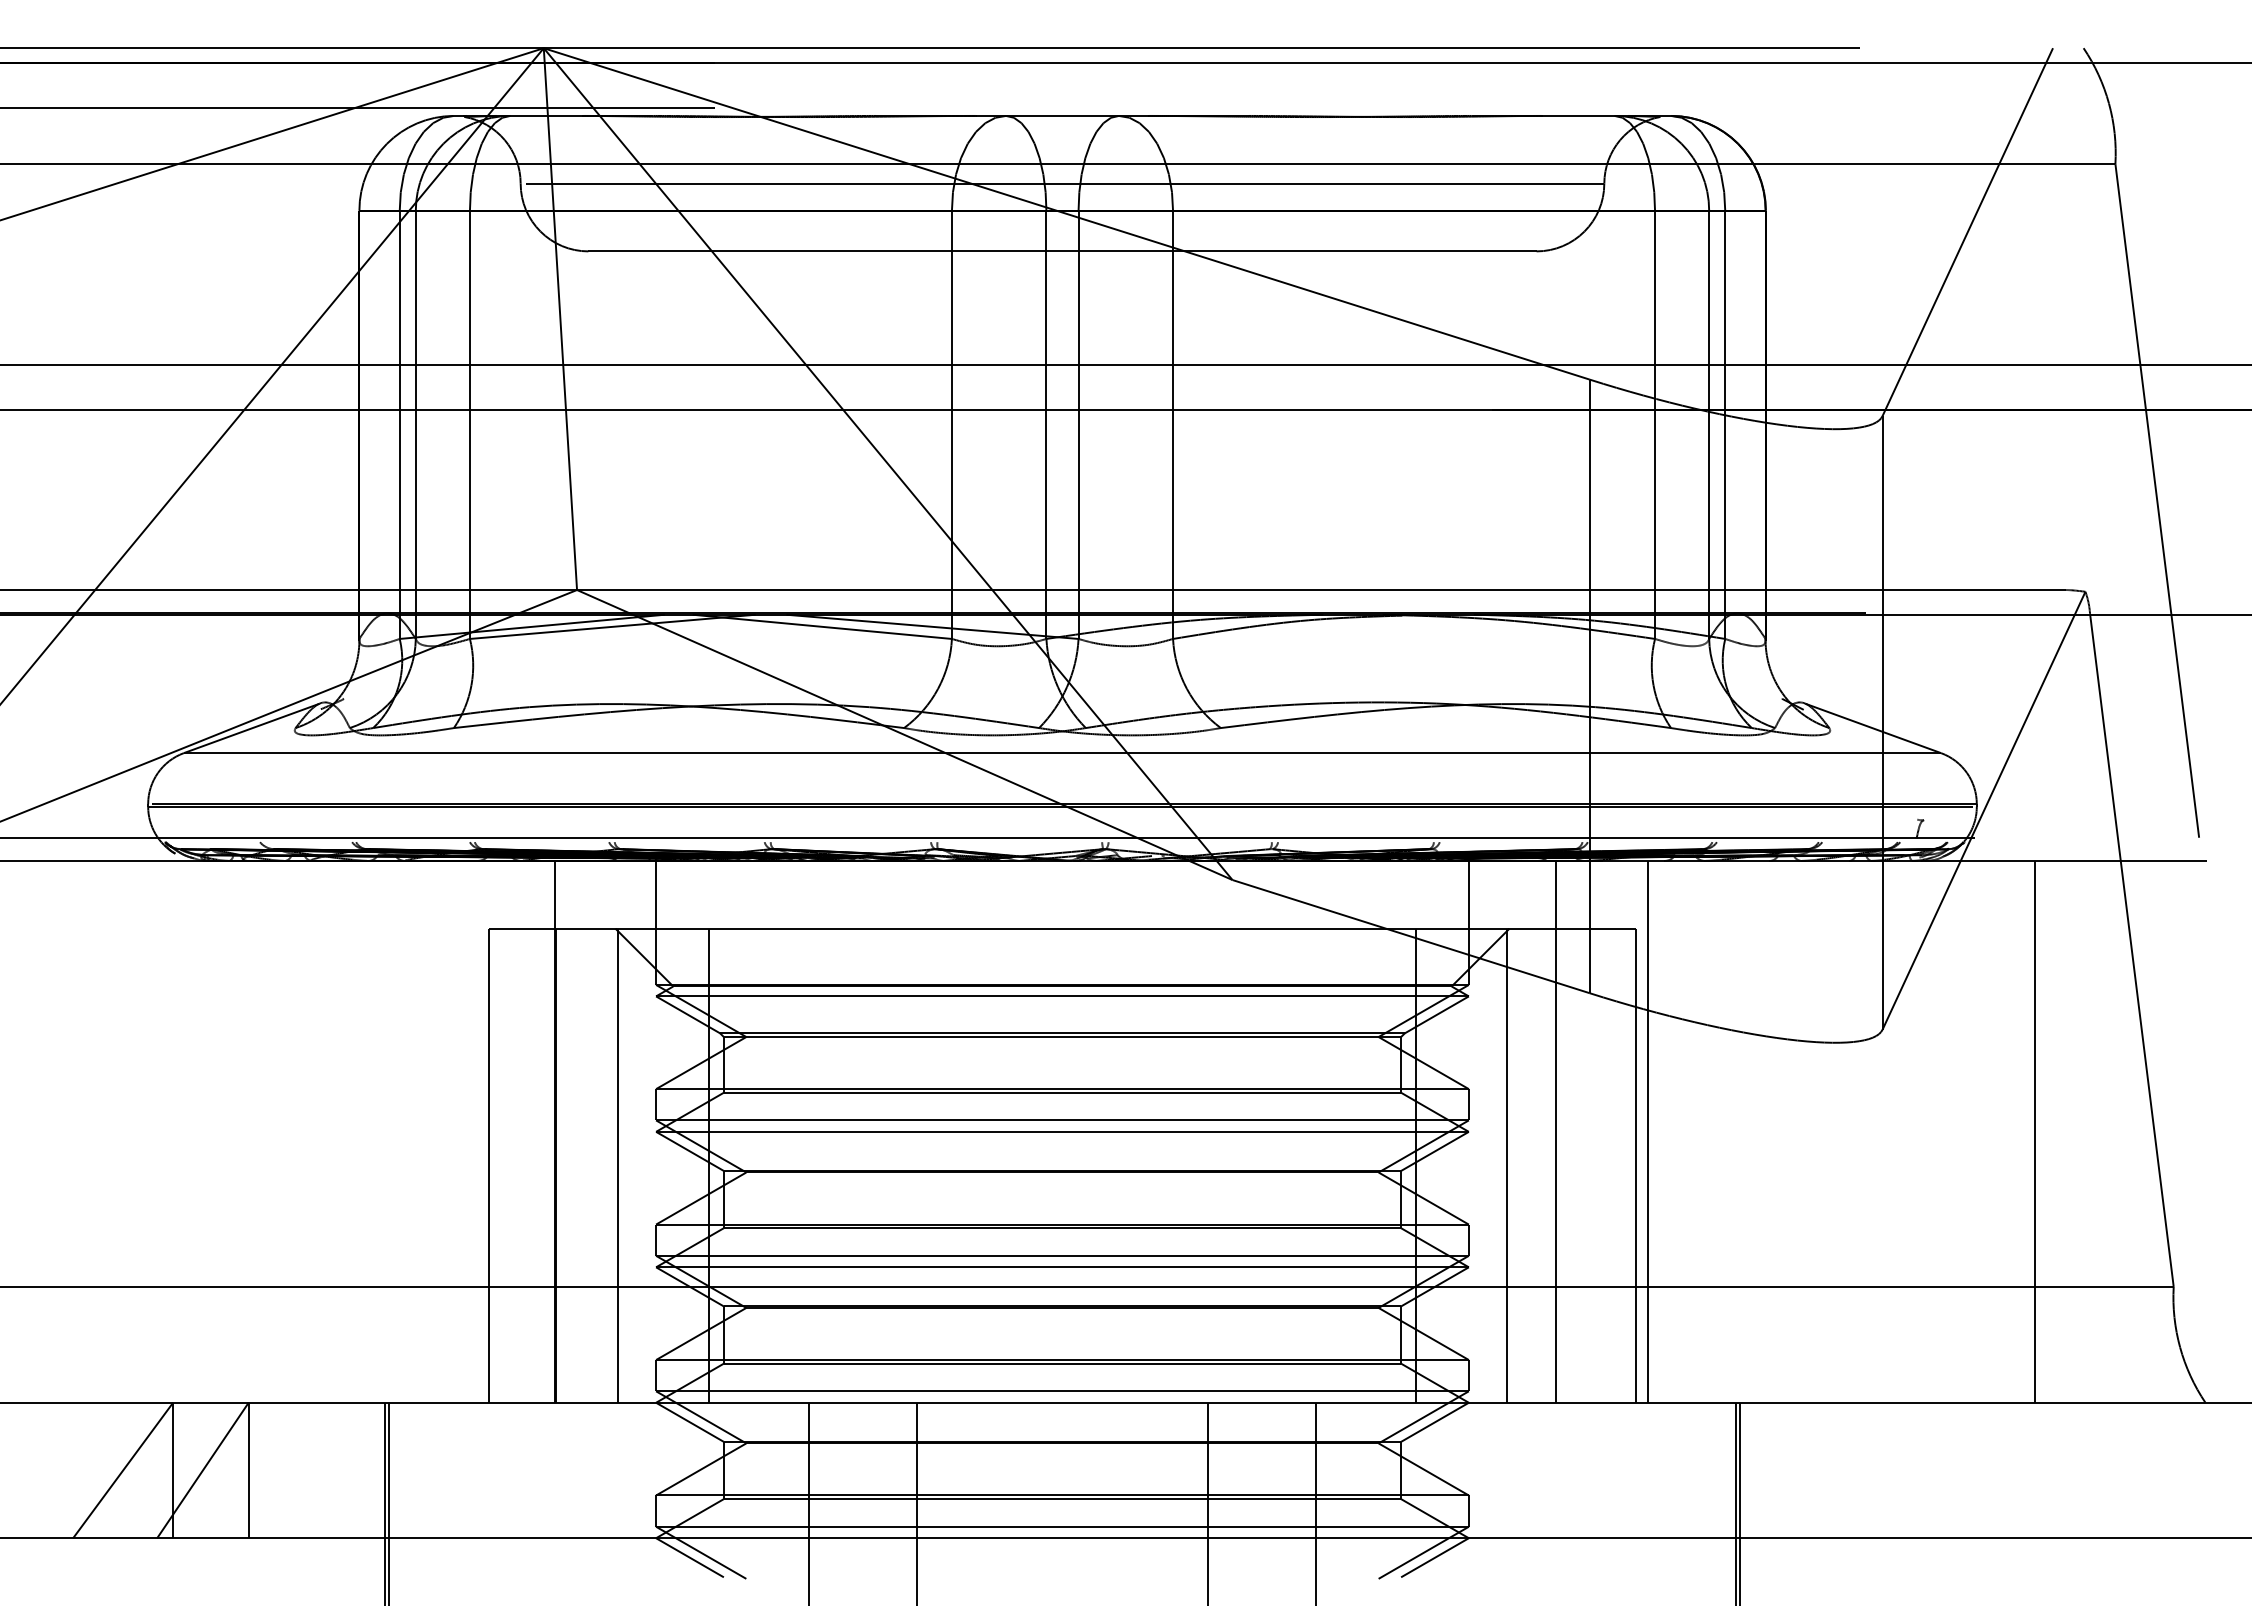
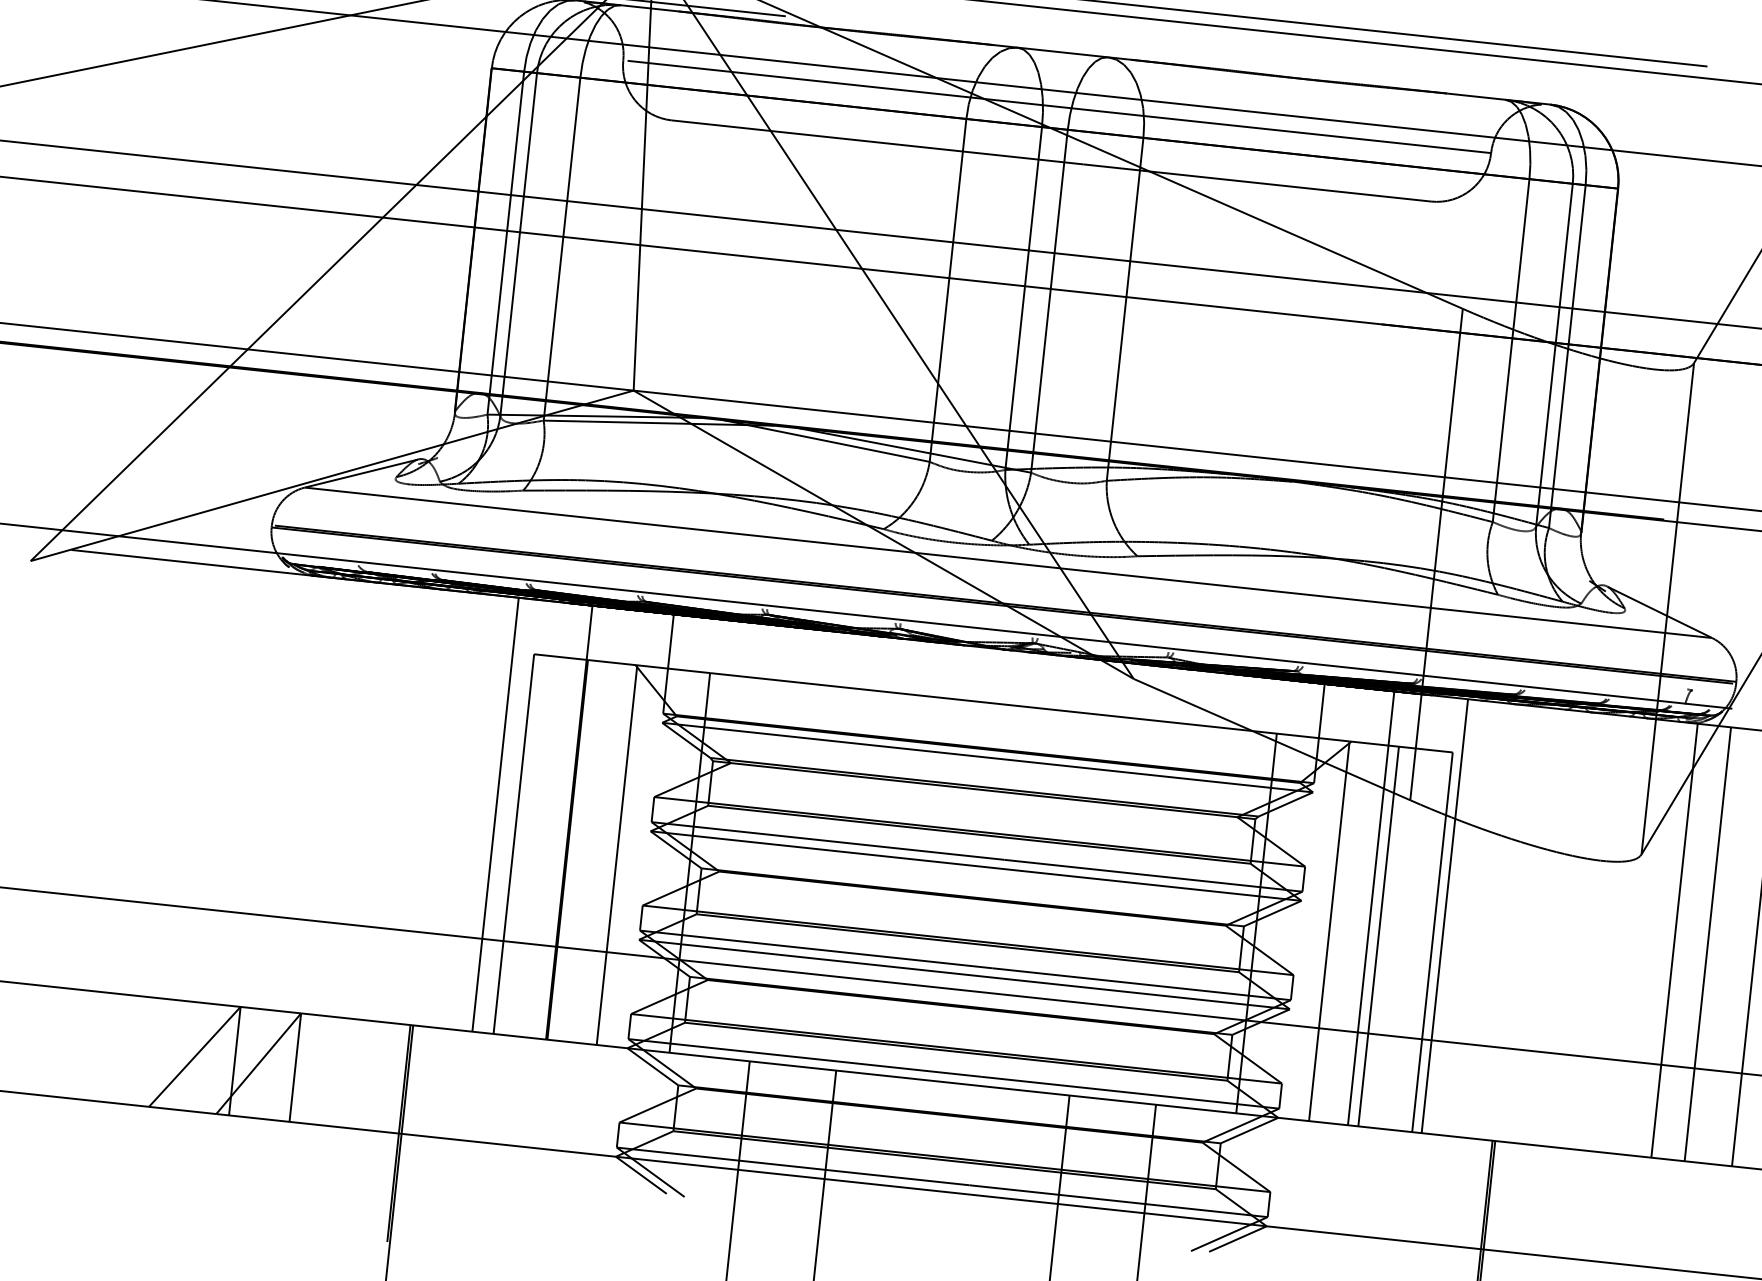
line: (462, 1131) -> (495, 814), added
line: (1934, 1131) -> (1674, 940), added
line: (1976, 1131) -> (1708, 944), added
line: (1568, 1165) -> (1378, 936), added

